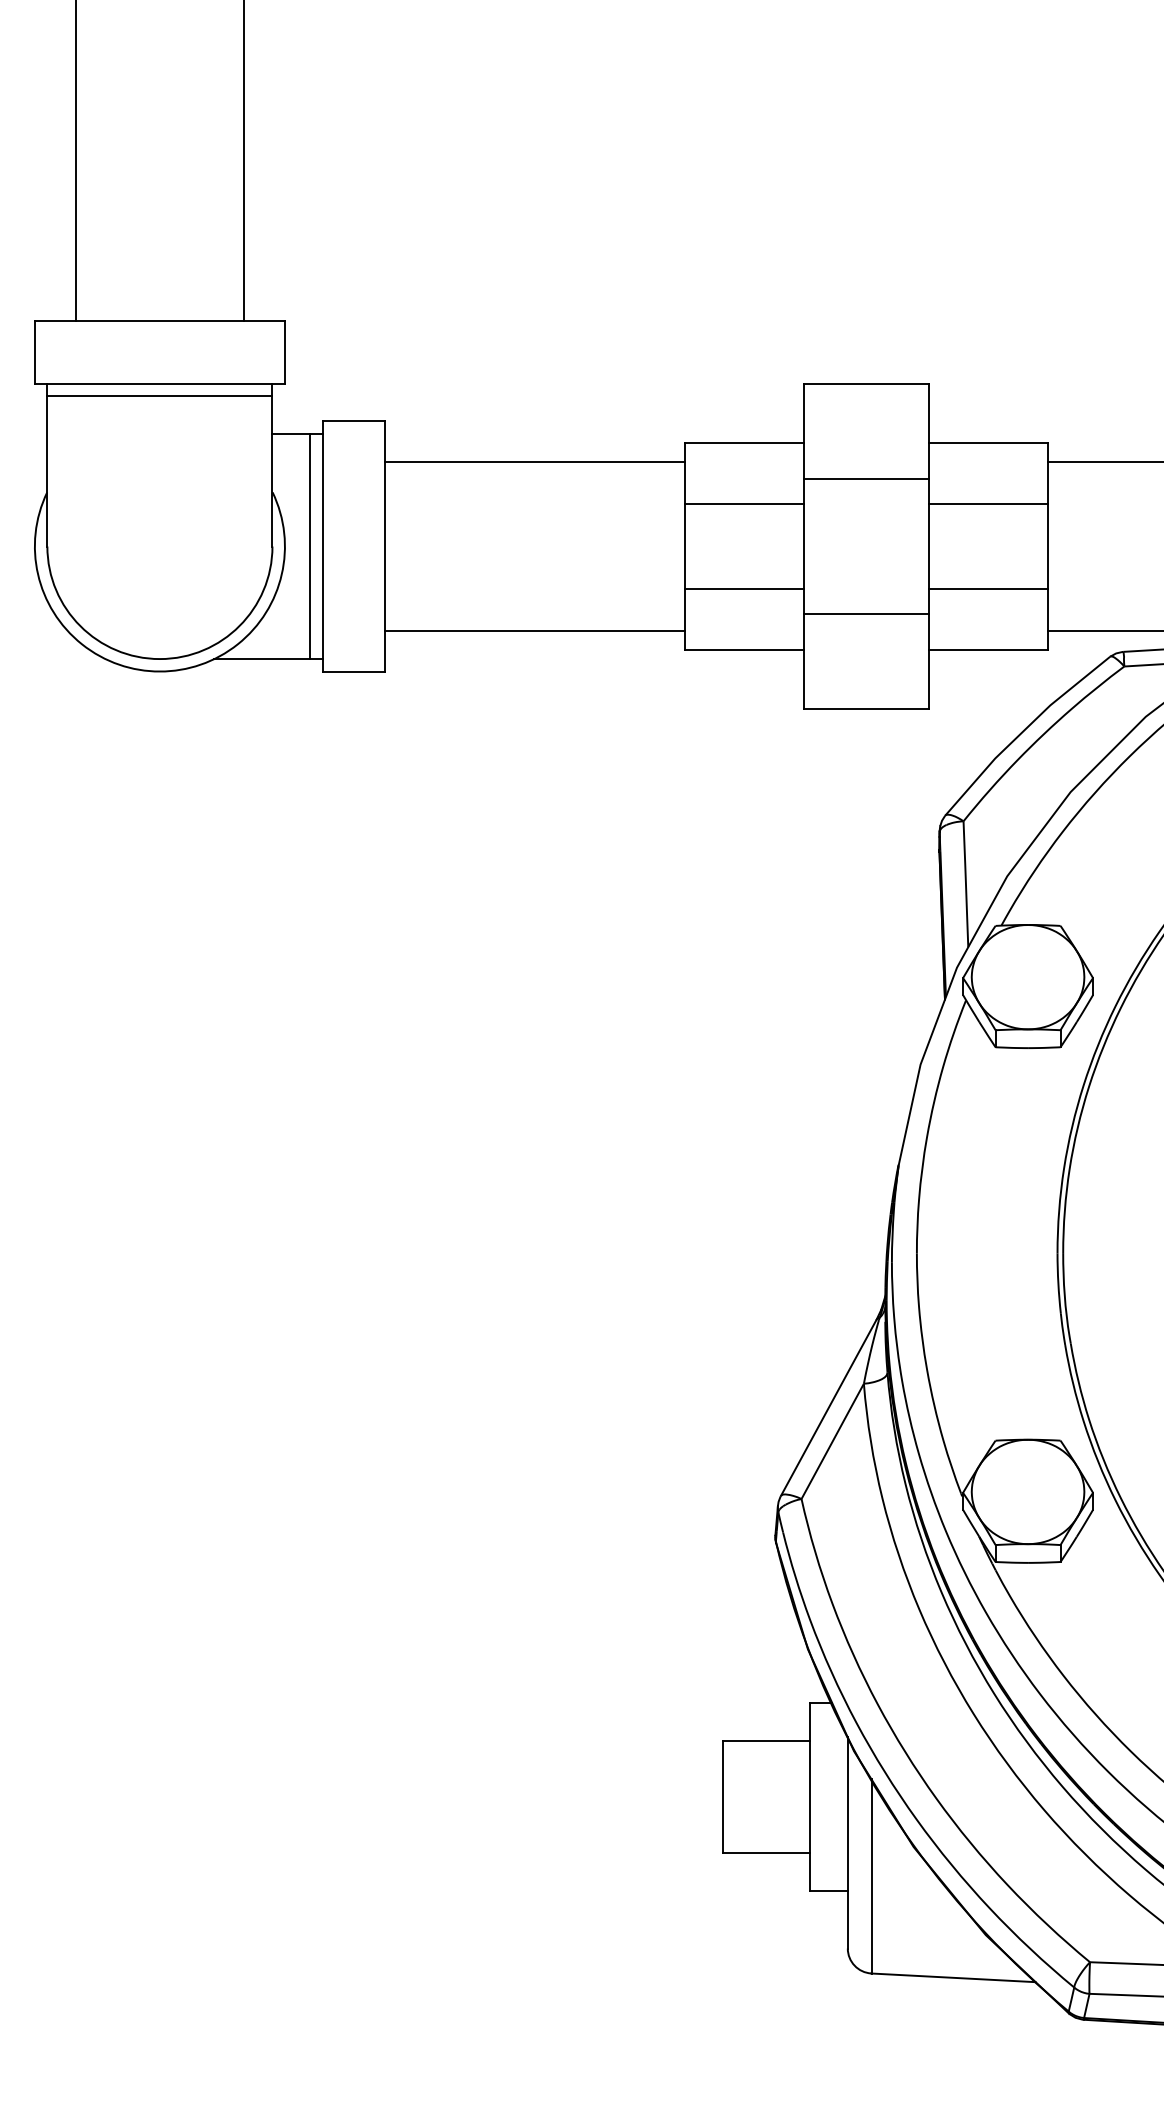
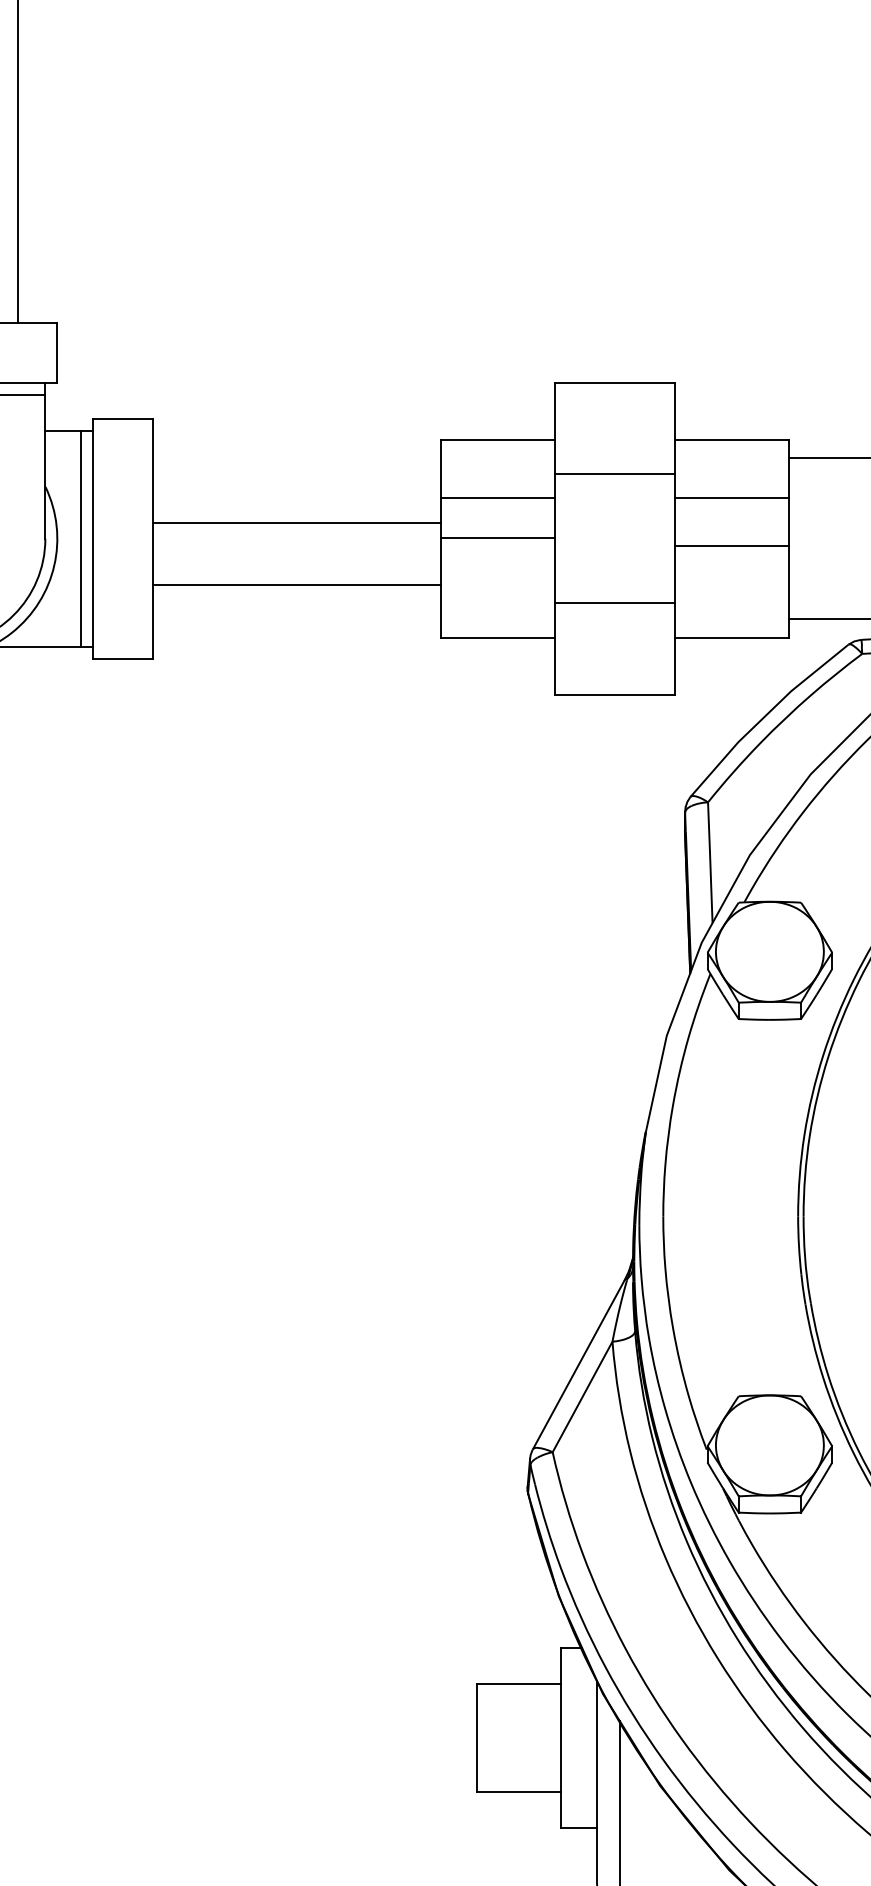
line: (535, 462) -> (297, 522), moved
line: (744, 589) -> (497, 537), moved
line: (988, 589) -> (731, 546), moved
line: (535, 630) -> (297, 584), moved

